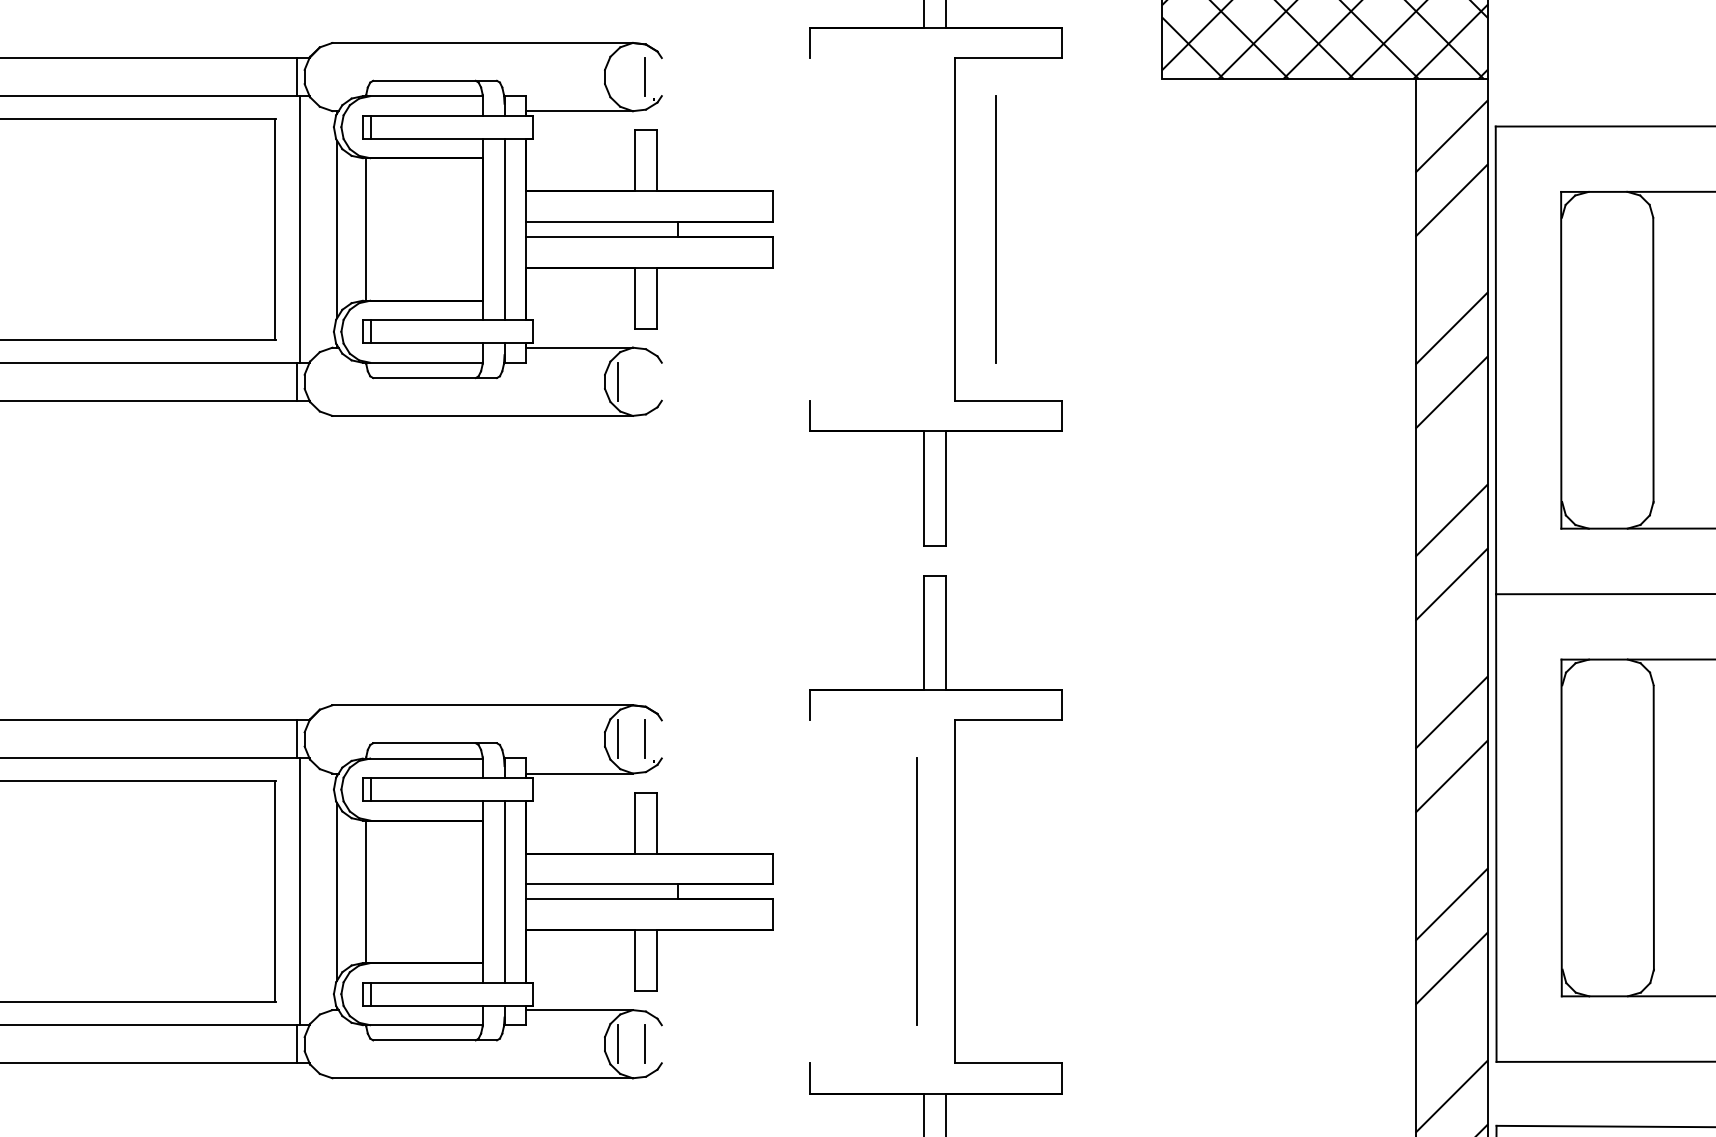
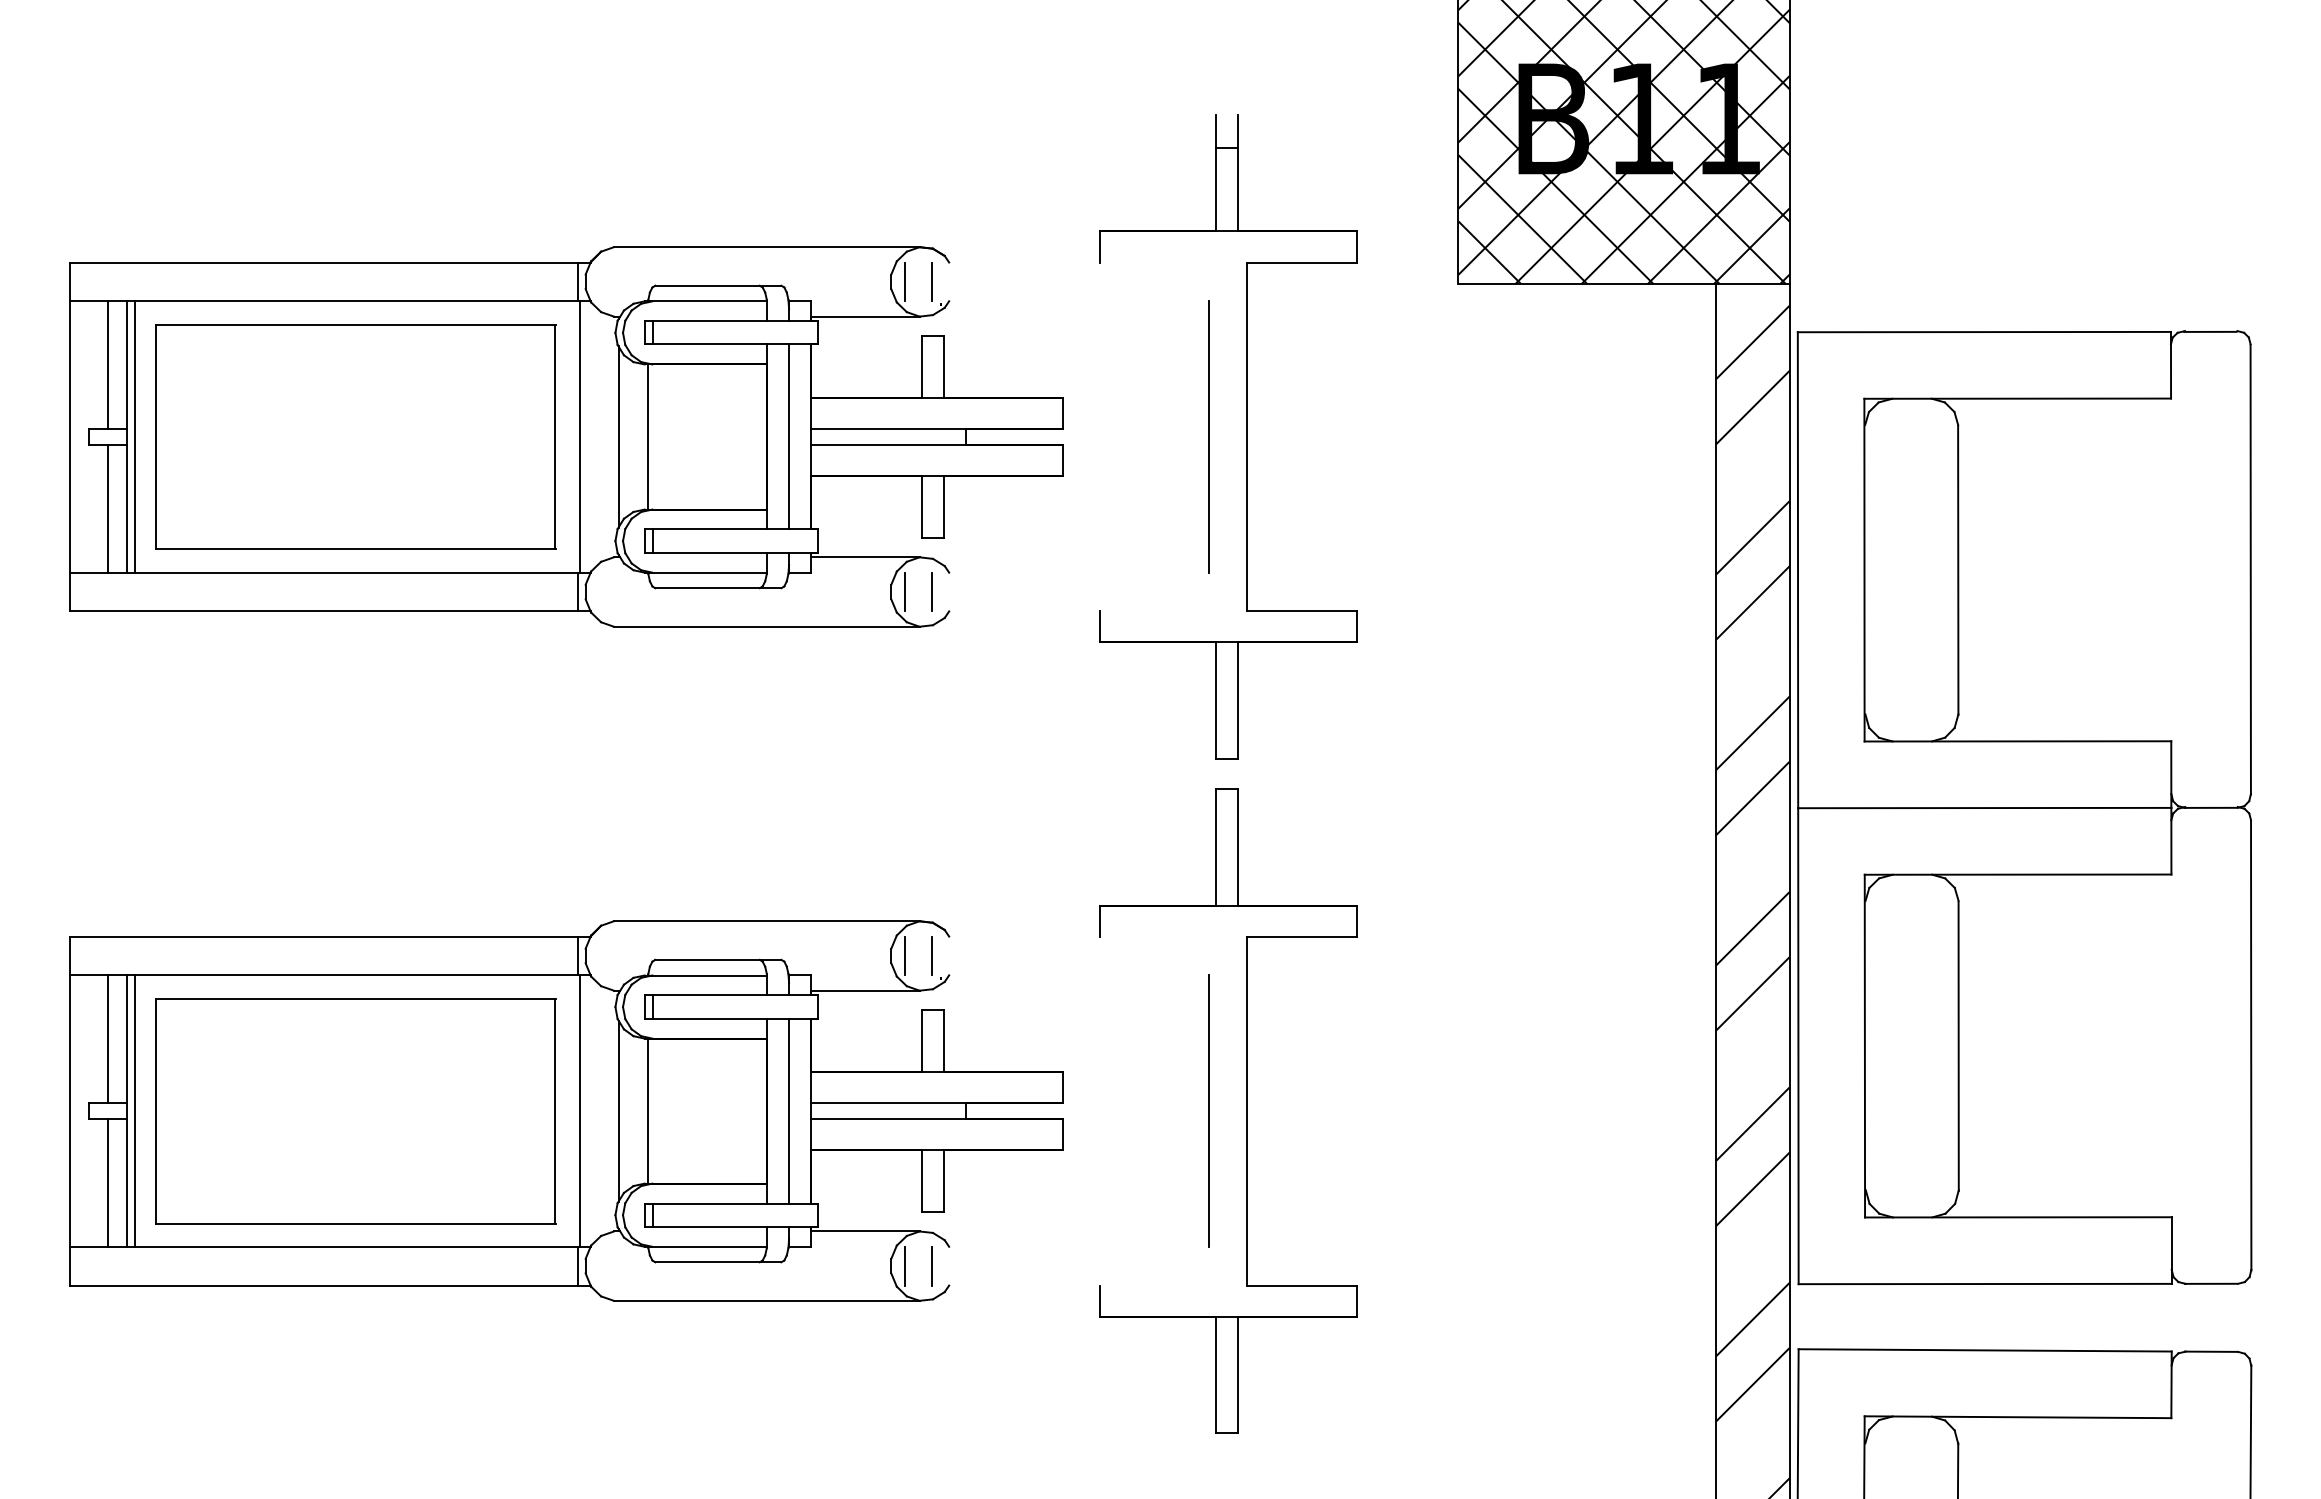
line: (618, 76) -> (905, 281), added
line: (995, 228) -> (1208, 436), moved
line: (644, 381) -> (931, 591), added

